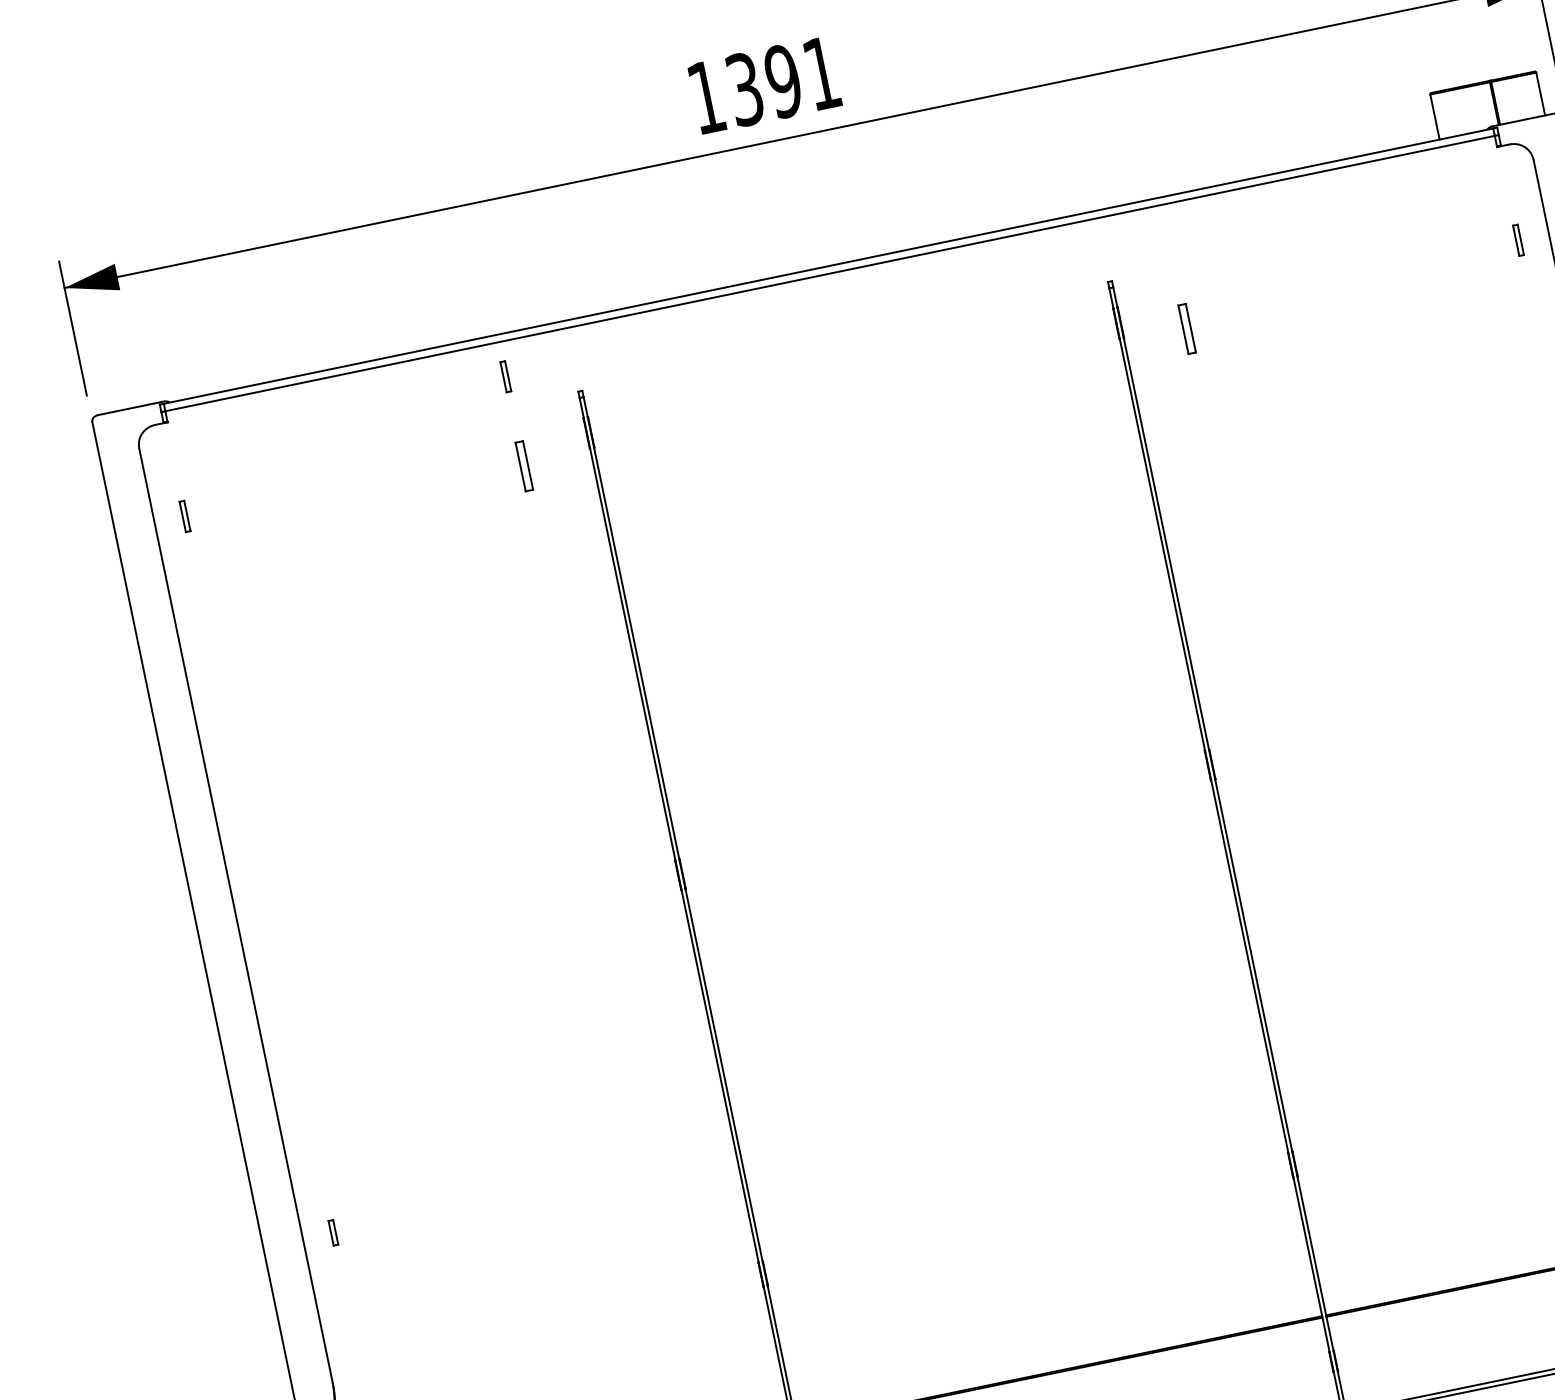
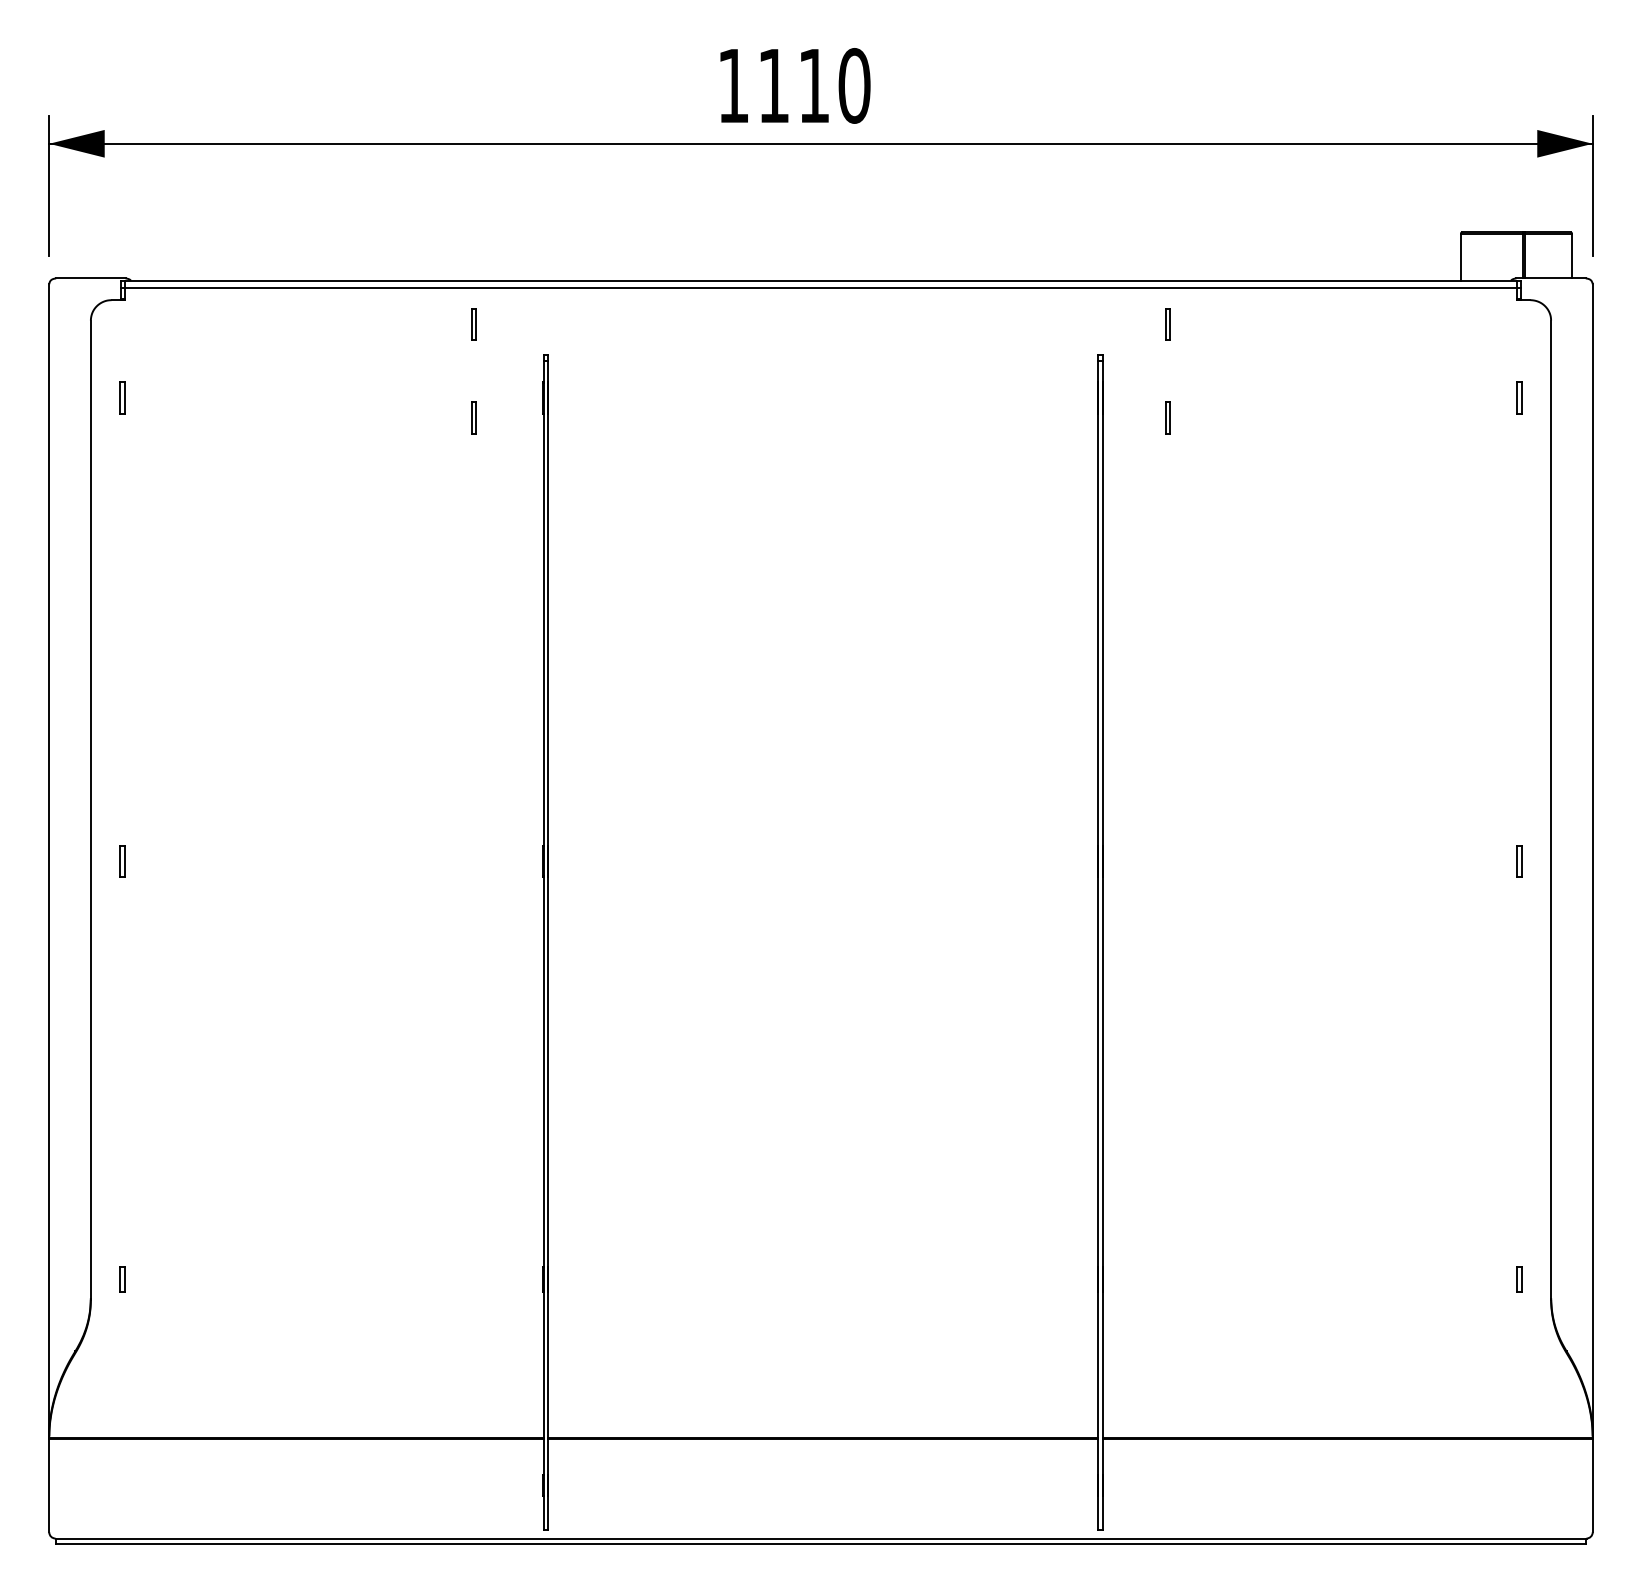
text: (783, 81) -> (814, 85), 1391 -> 1110
part: (1168, 239) -> (1167, 324), added
part: (1186, 328) -> (1167, 417), size x0.62
part: (523, 465) -> (473, 417), size x0.62
part: (276, 958) -> (122, 861), added
part: (333, 1232) -> (122, 1279), moved

